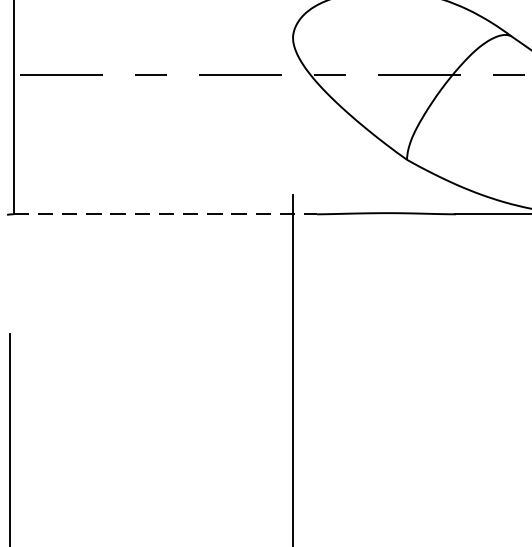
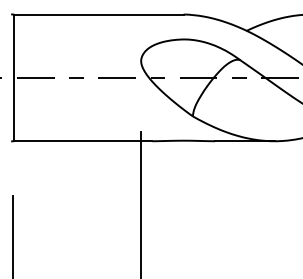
line: (166, 214) -> (83, 141), dashed -> solid

